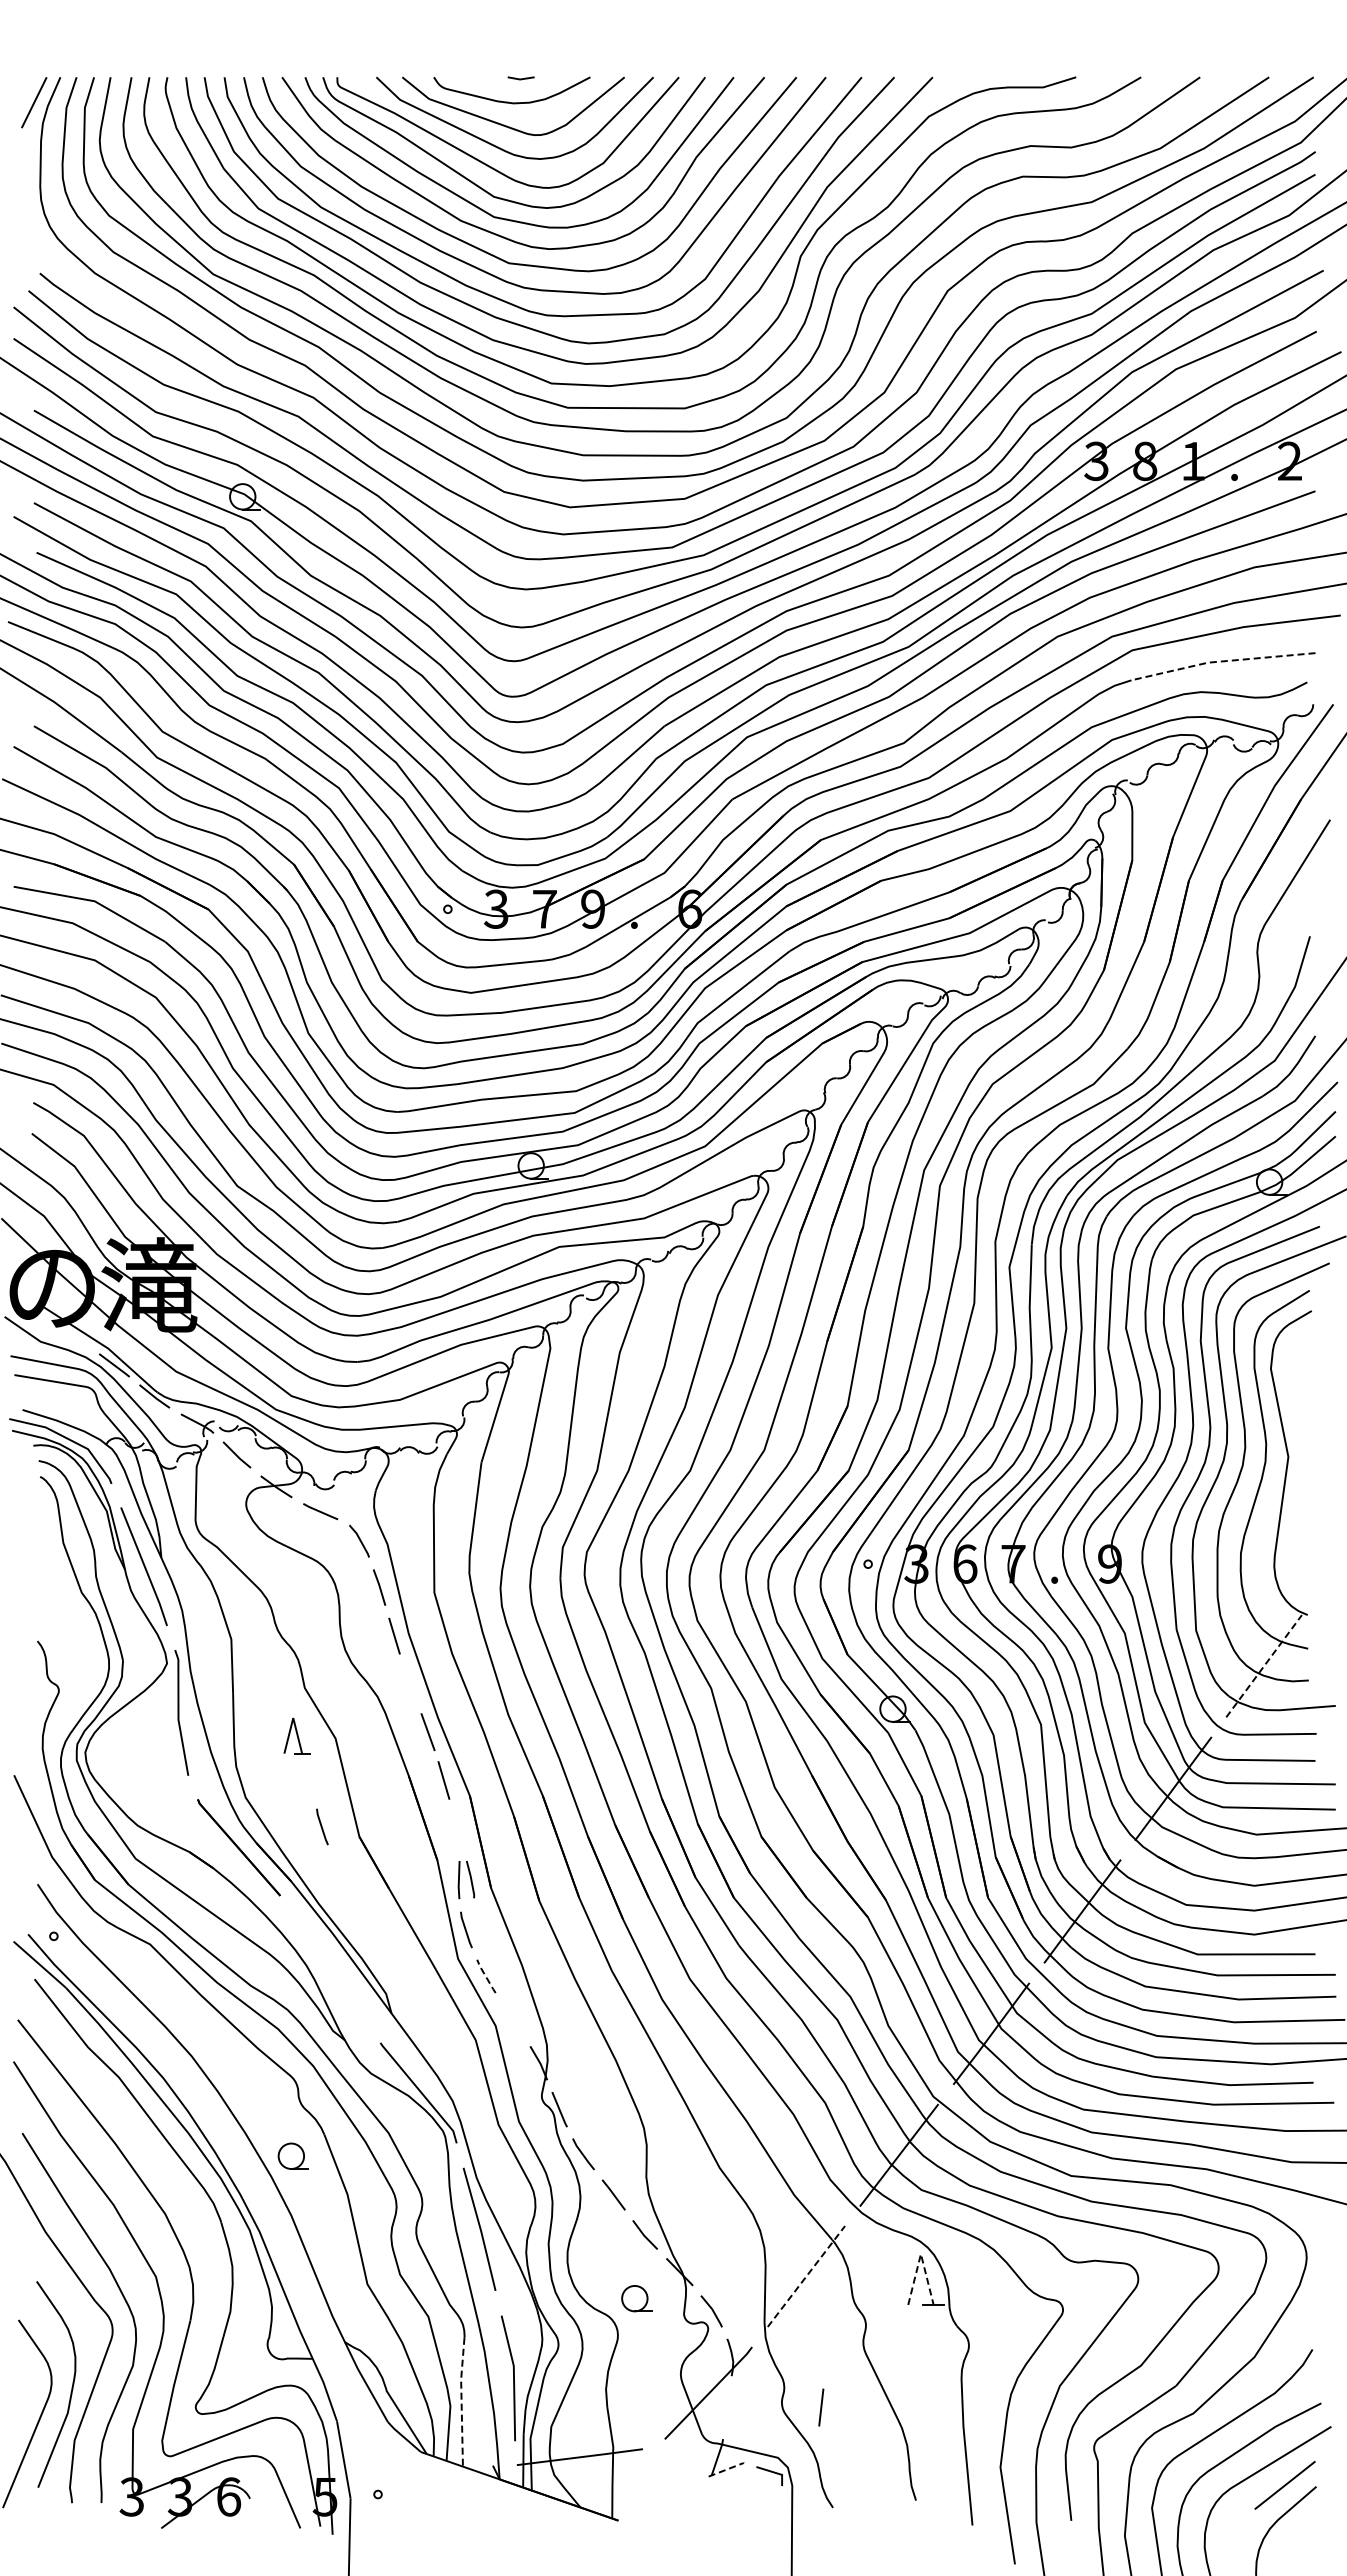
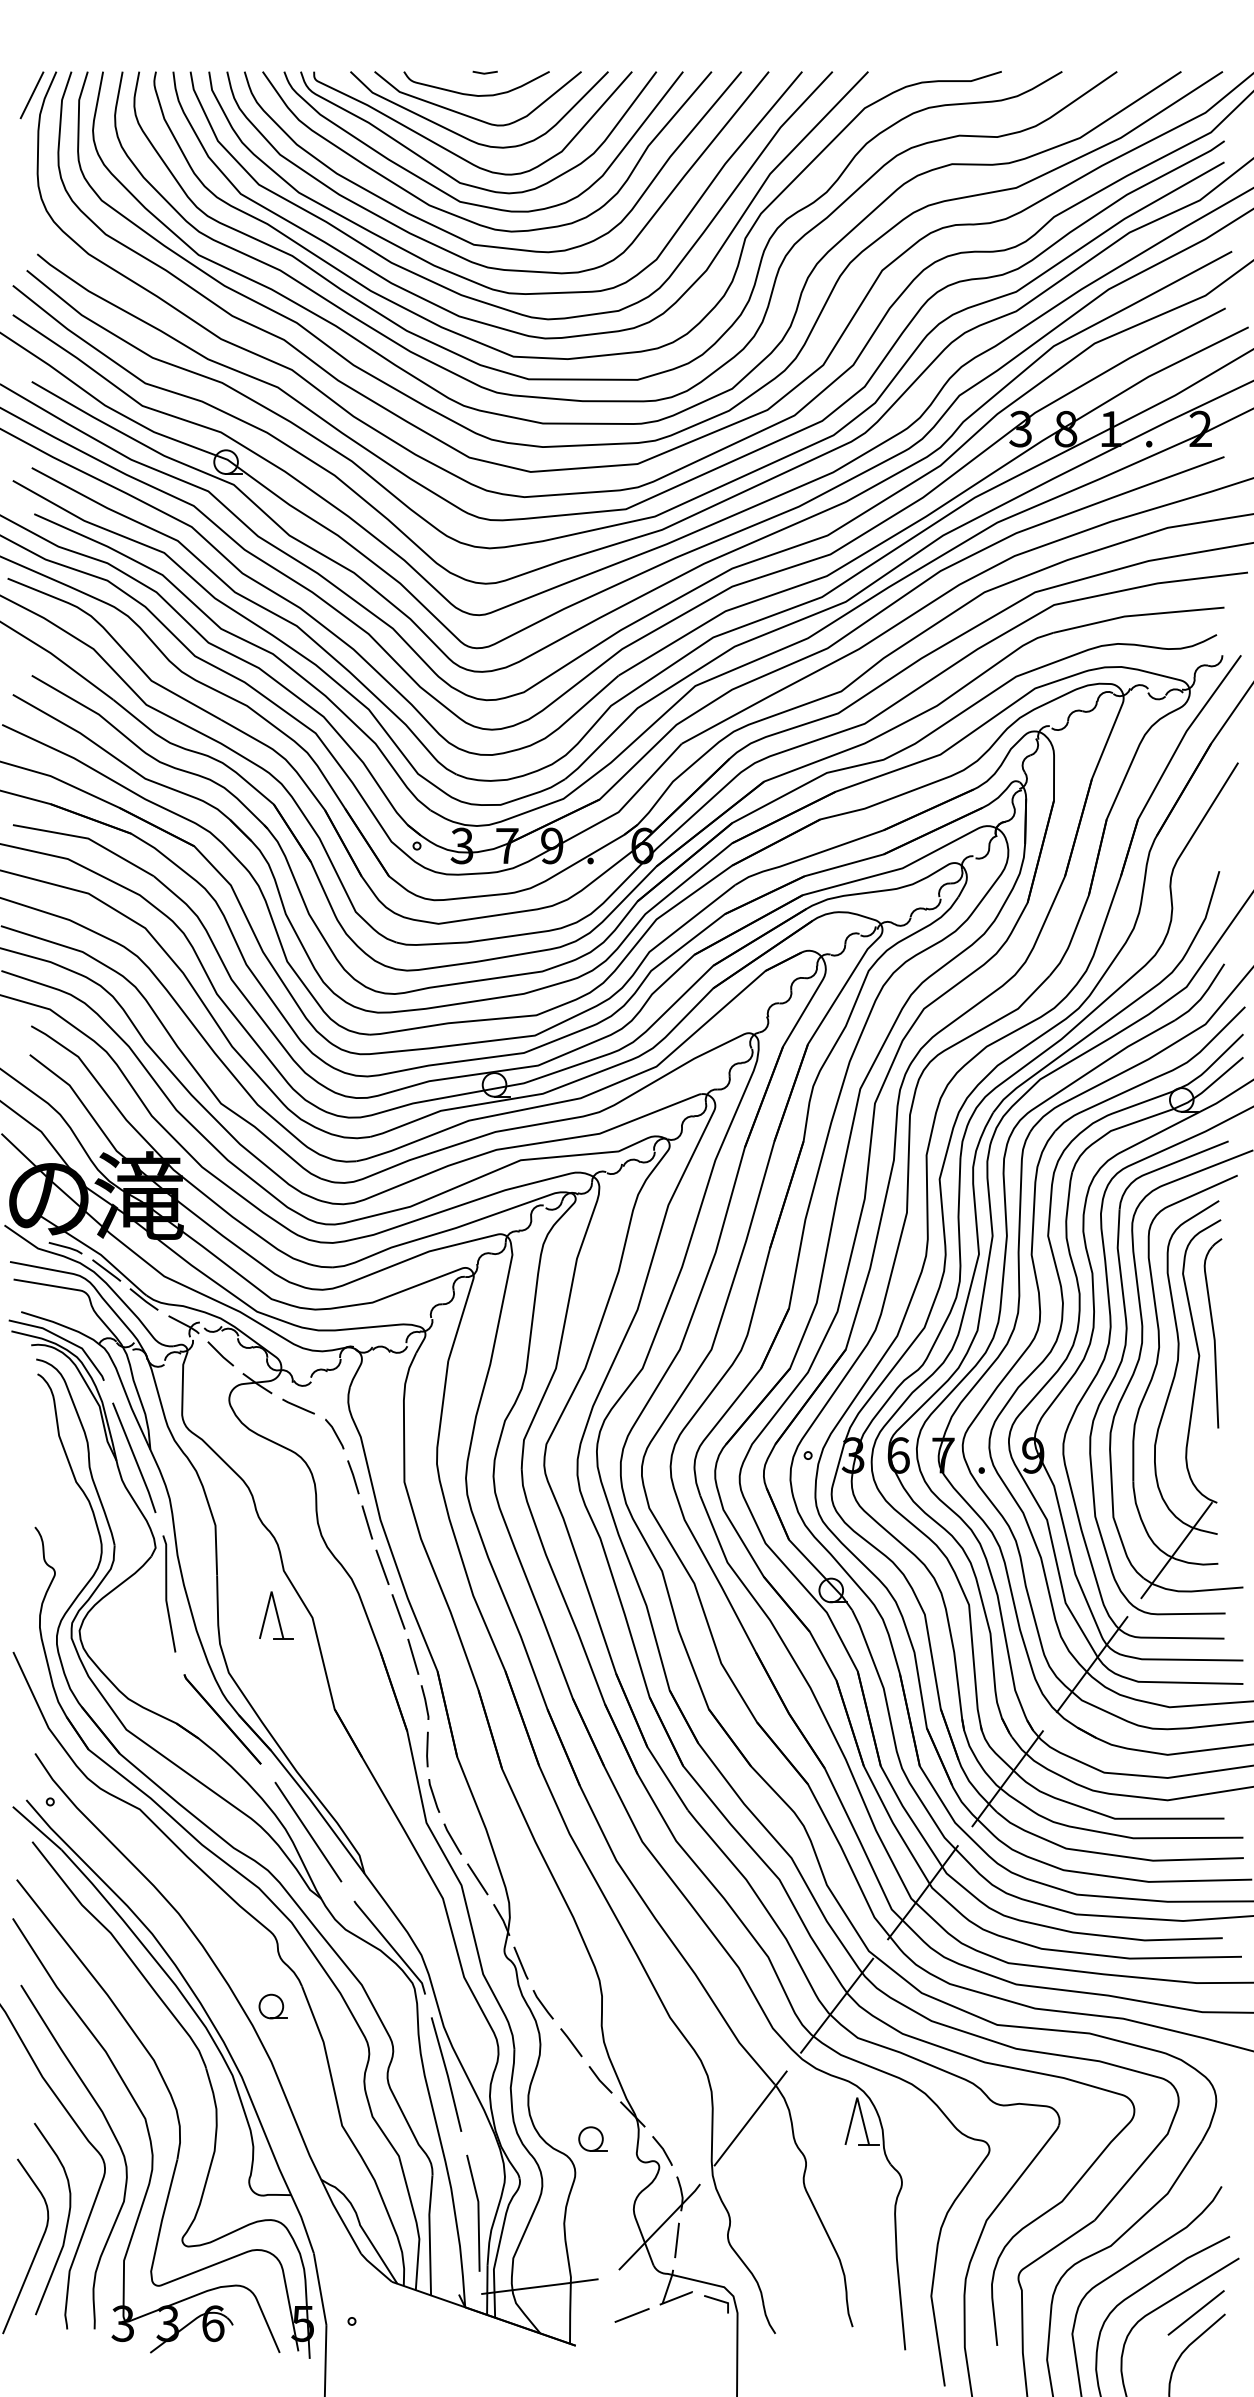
line: (1221, 661) -> (1137, 615), dashed -> solid
line: (70, 1341) -> (65, 1248), added
part: (1302, 1432) -> (1212, 1332), added
line: (1264, 1666) -> (1177, 1550), dashed -> solid
line: (410, 1684) -> (382, 1567), added
part: (296, 1735) -> (276, 1614), size x1.43
line: (322, 1826) -> (300, 1699), removed
line: (470, 1879) -> (425, 1702), moved
line: (330, 1968) -> (307, 1831), added
line: (485, 1976) -> (452, 1839), dashed -> solid
line: (512, 2019) -> (477, 1879), added
line: (920, 2254) -> (856, 2098), dashed -> solid
line: (806, 2276) -> (750, 2118), dashed -> solid
line: (461, 2401) -> (429, 2234), dashed -> solid
line: (821, 2407) -> (677, 2240), moved
line: (727, 2469) -> (677, 2298), dashed -> solid
line: (678, 2488) -> (631, 2315), added

